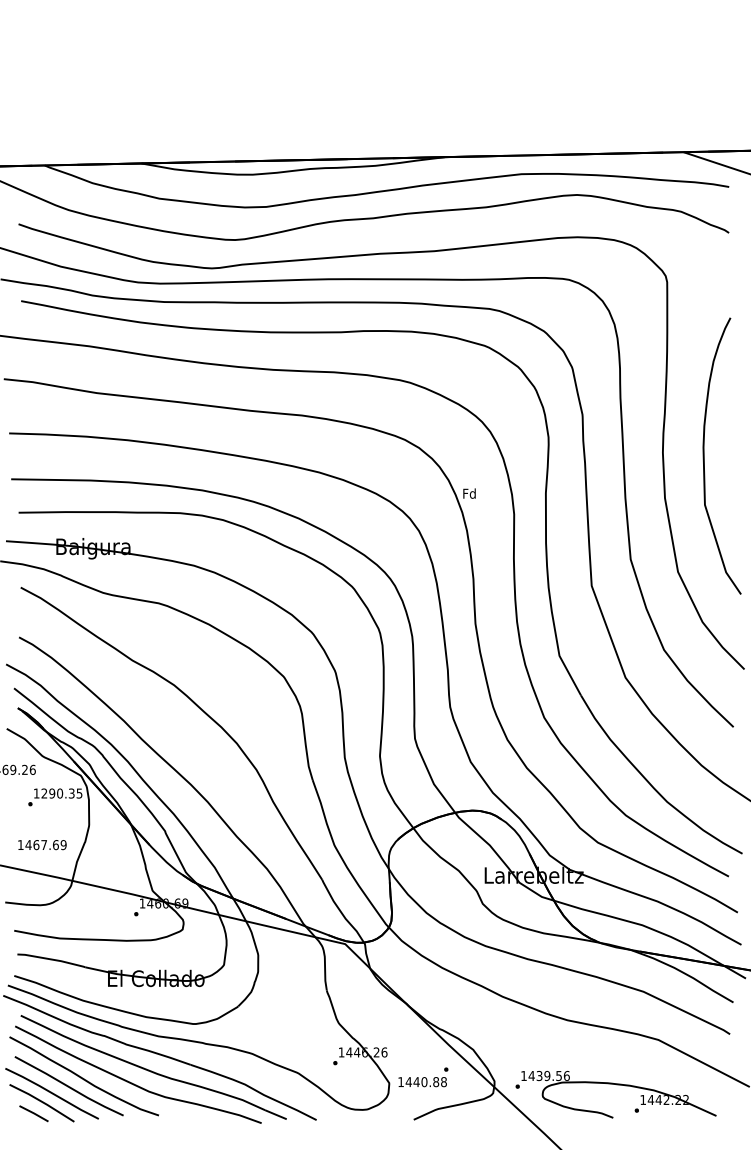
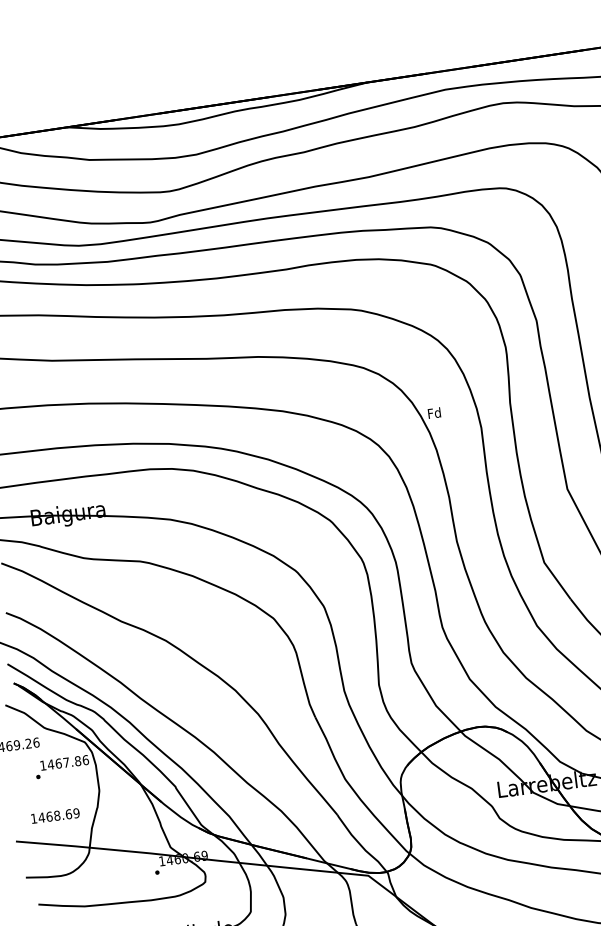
text: (61, 793) -> (67, 762), 1290.35 -> 1467.86
text: (44, 845) -> (57, 816), 1467.69 -> 1468.69

